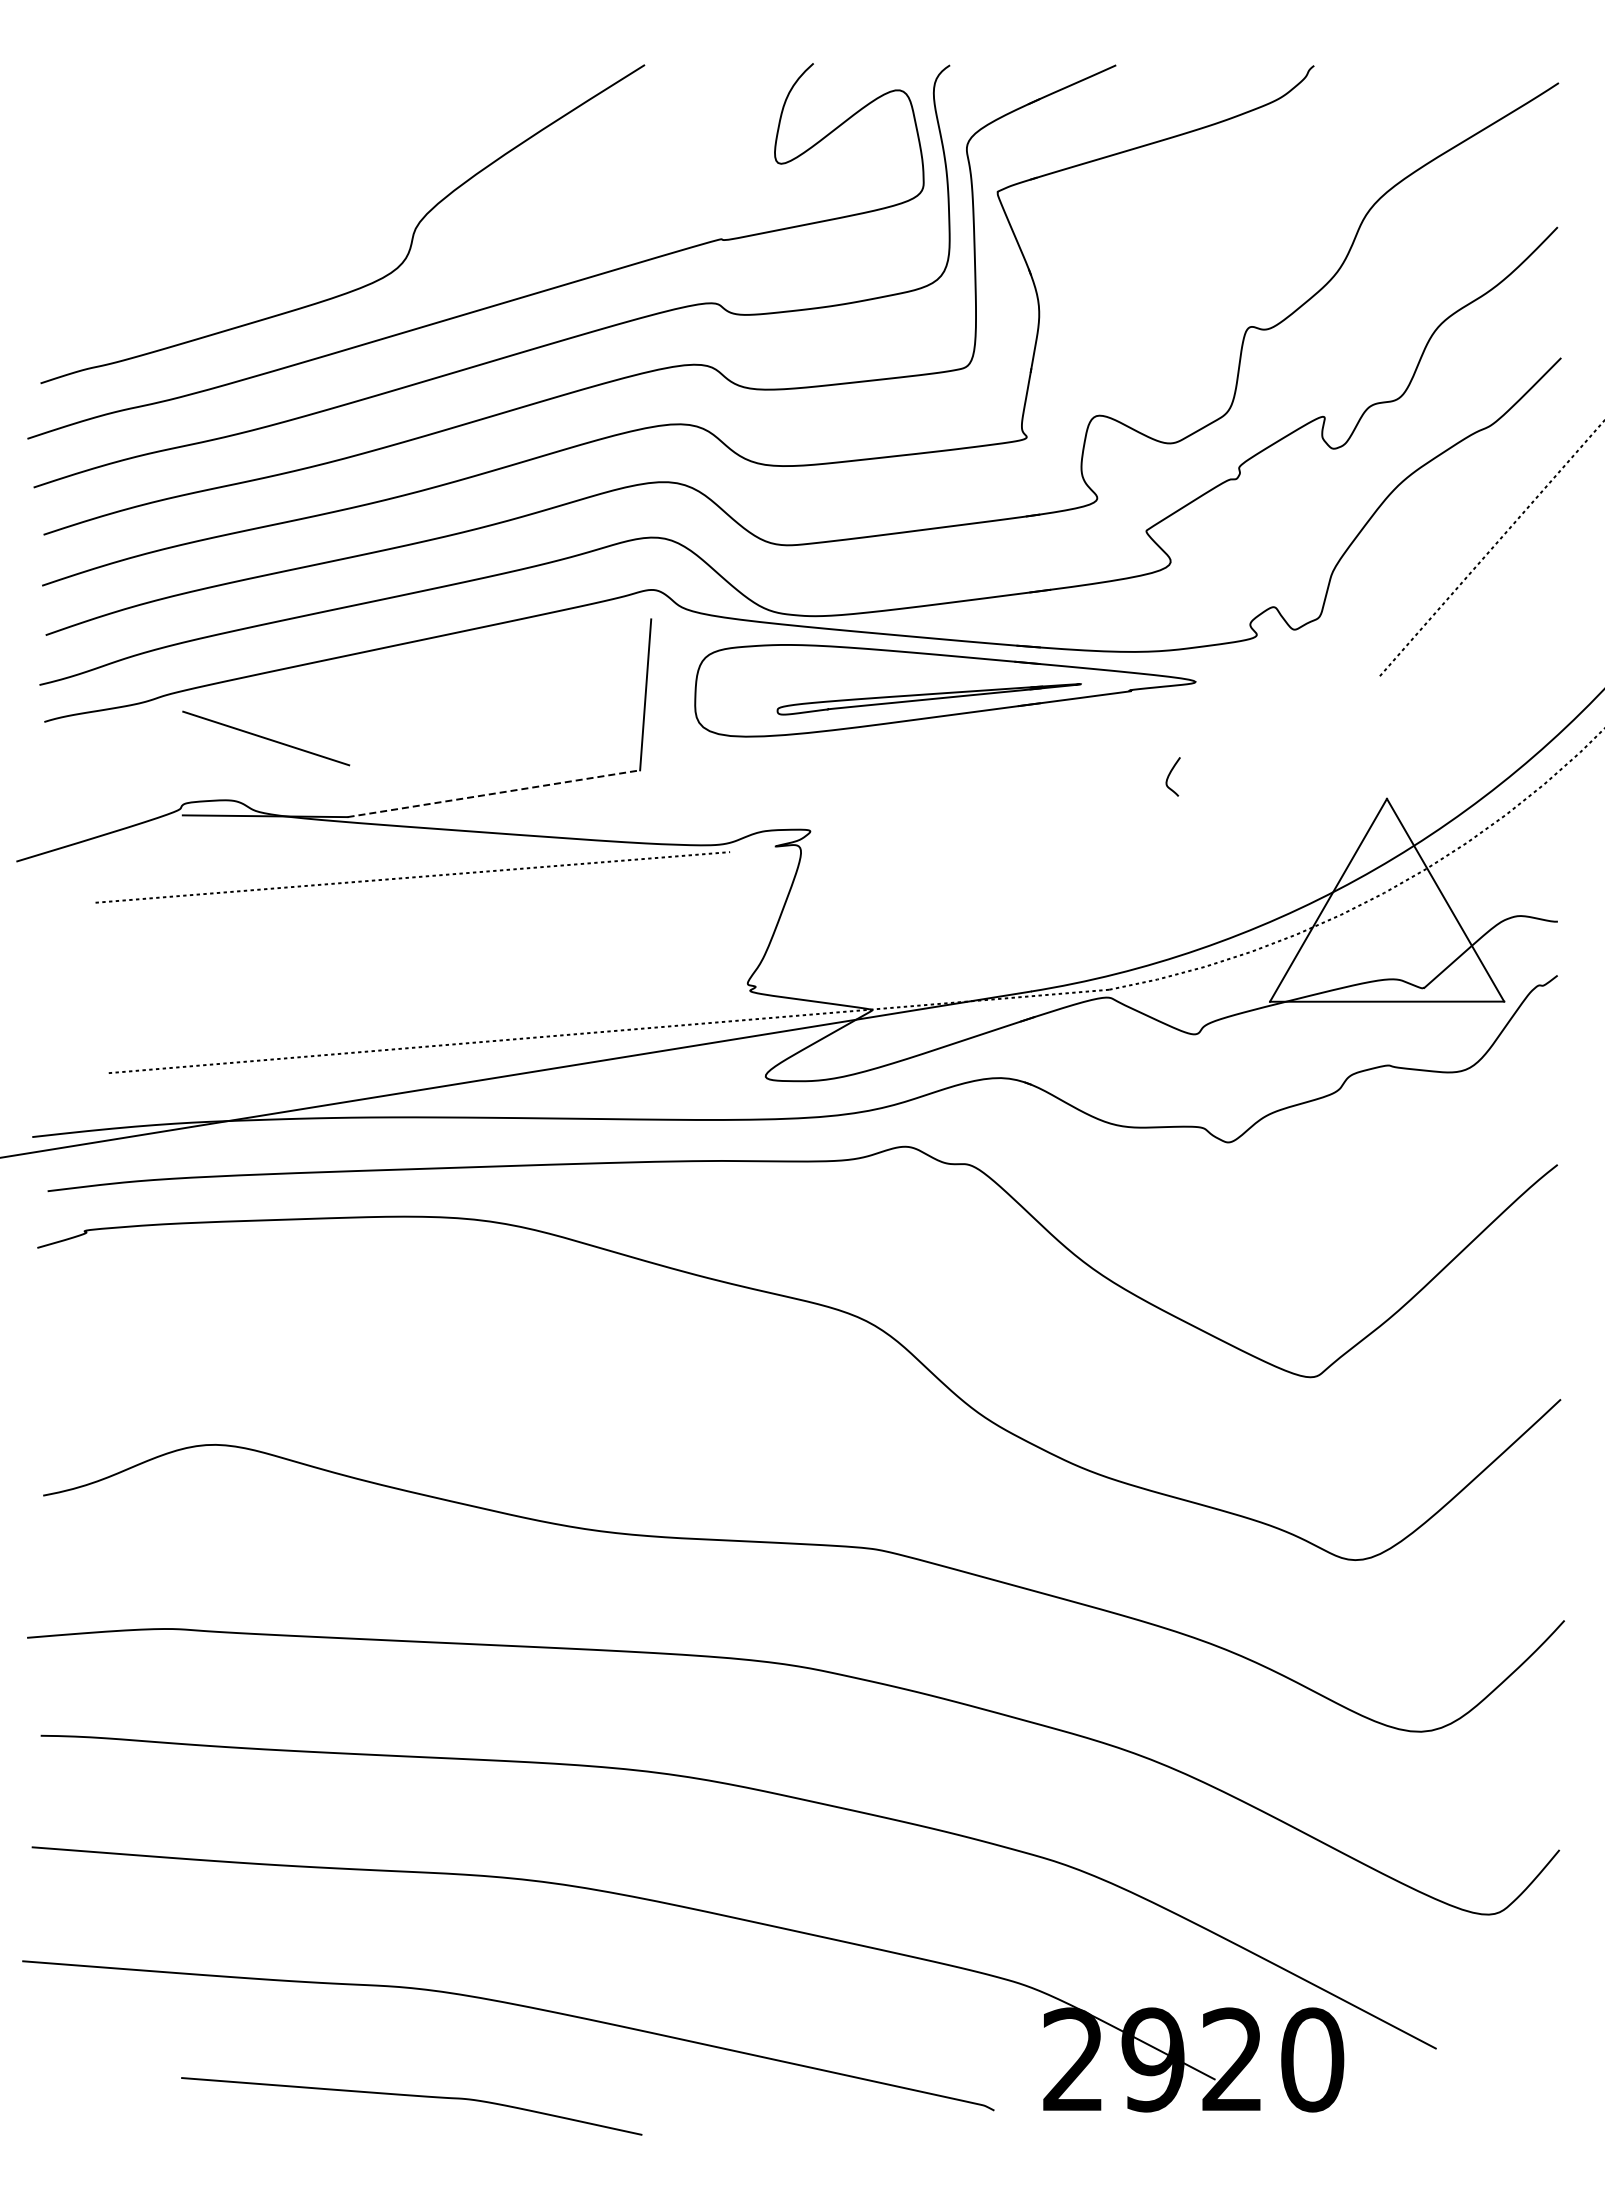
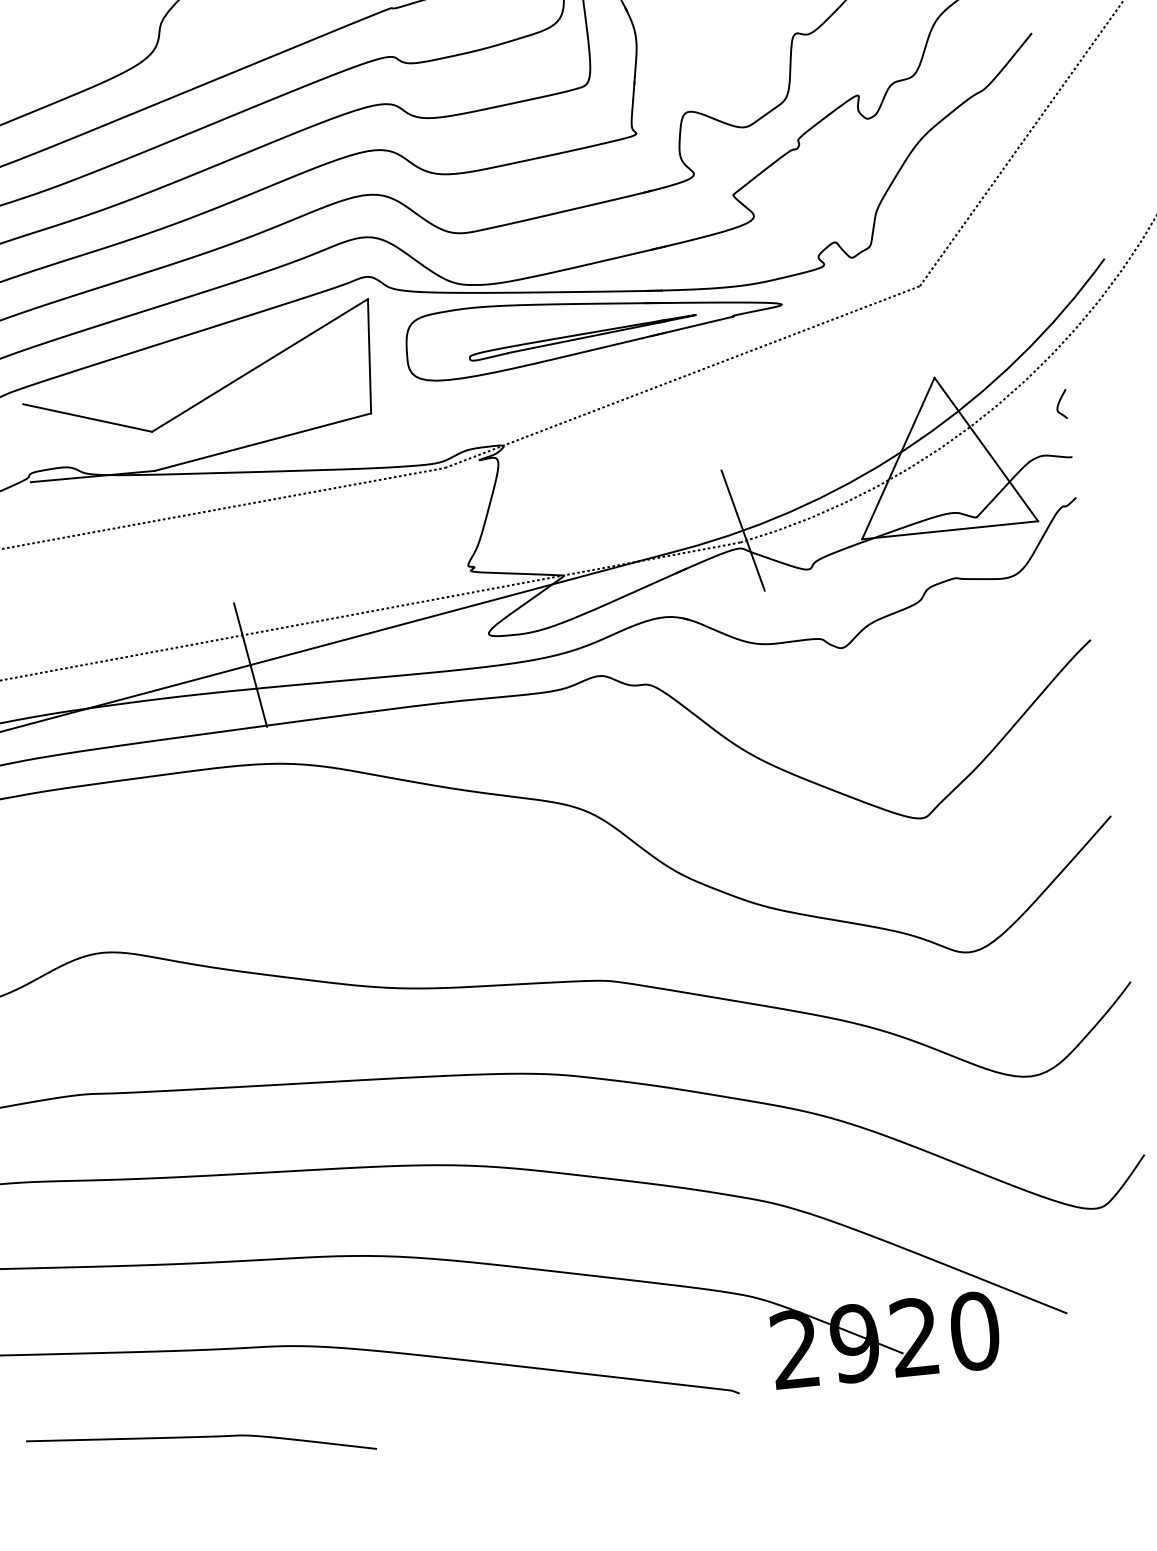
line: (500, 692) -> (260, 365), added
line: (1054, 764) -> (682, 377), added
curve: (1170, 774) -> (1059, 402), moved
line: (494, 793) -> (263, 441), dashed -> solid
line: (1113, 974) -> (742, 530), added
line: (447, 1085) -> (250, 664), added
curve: (411, 2096) -> (200, 1437), moved

